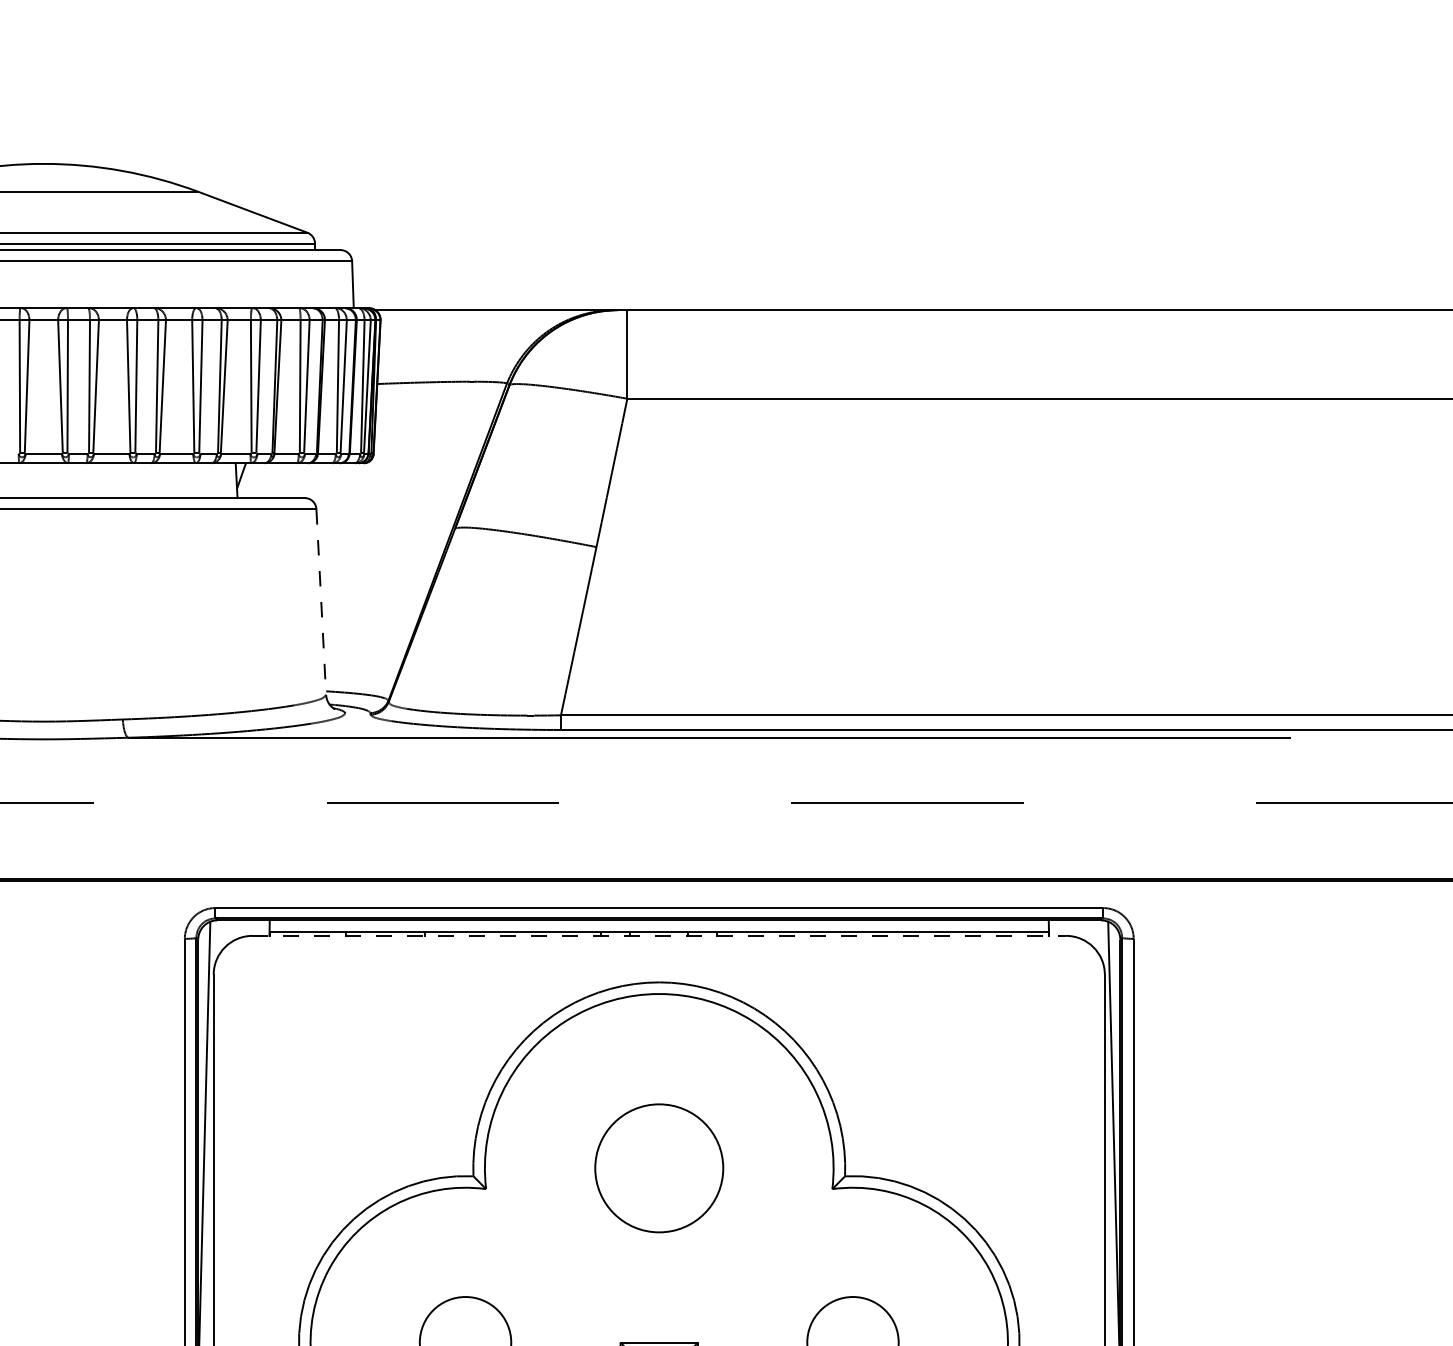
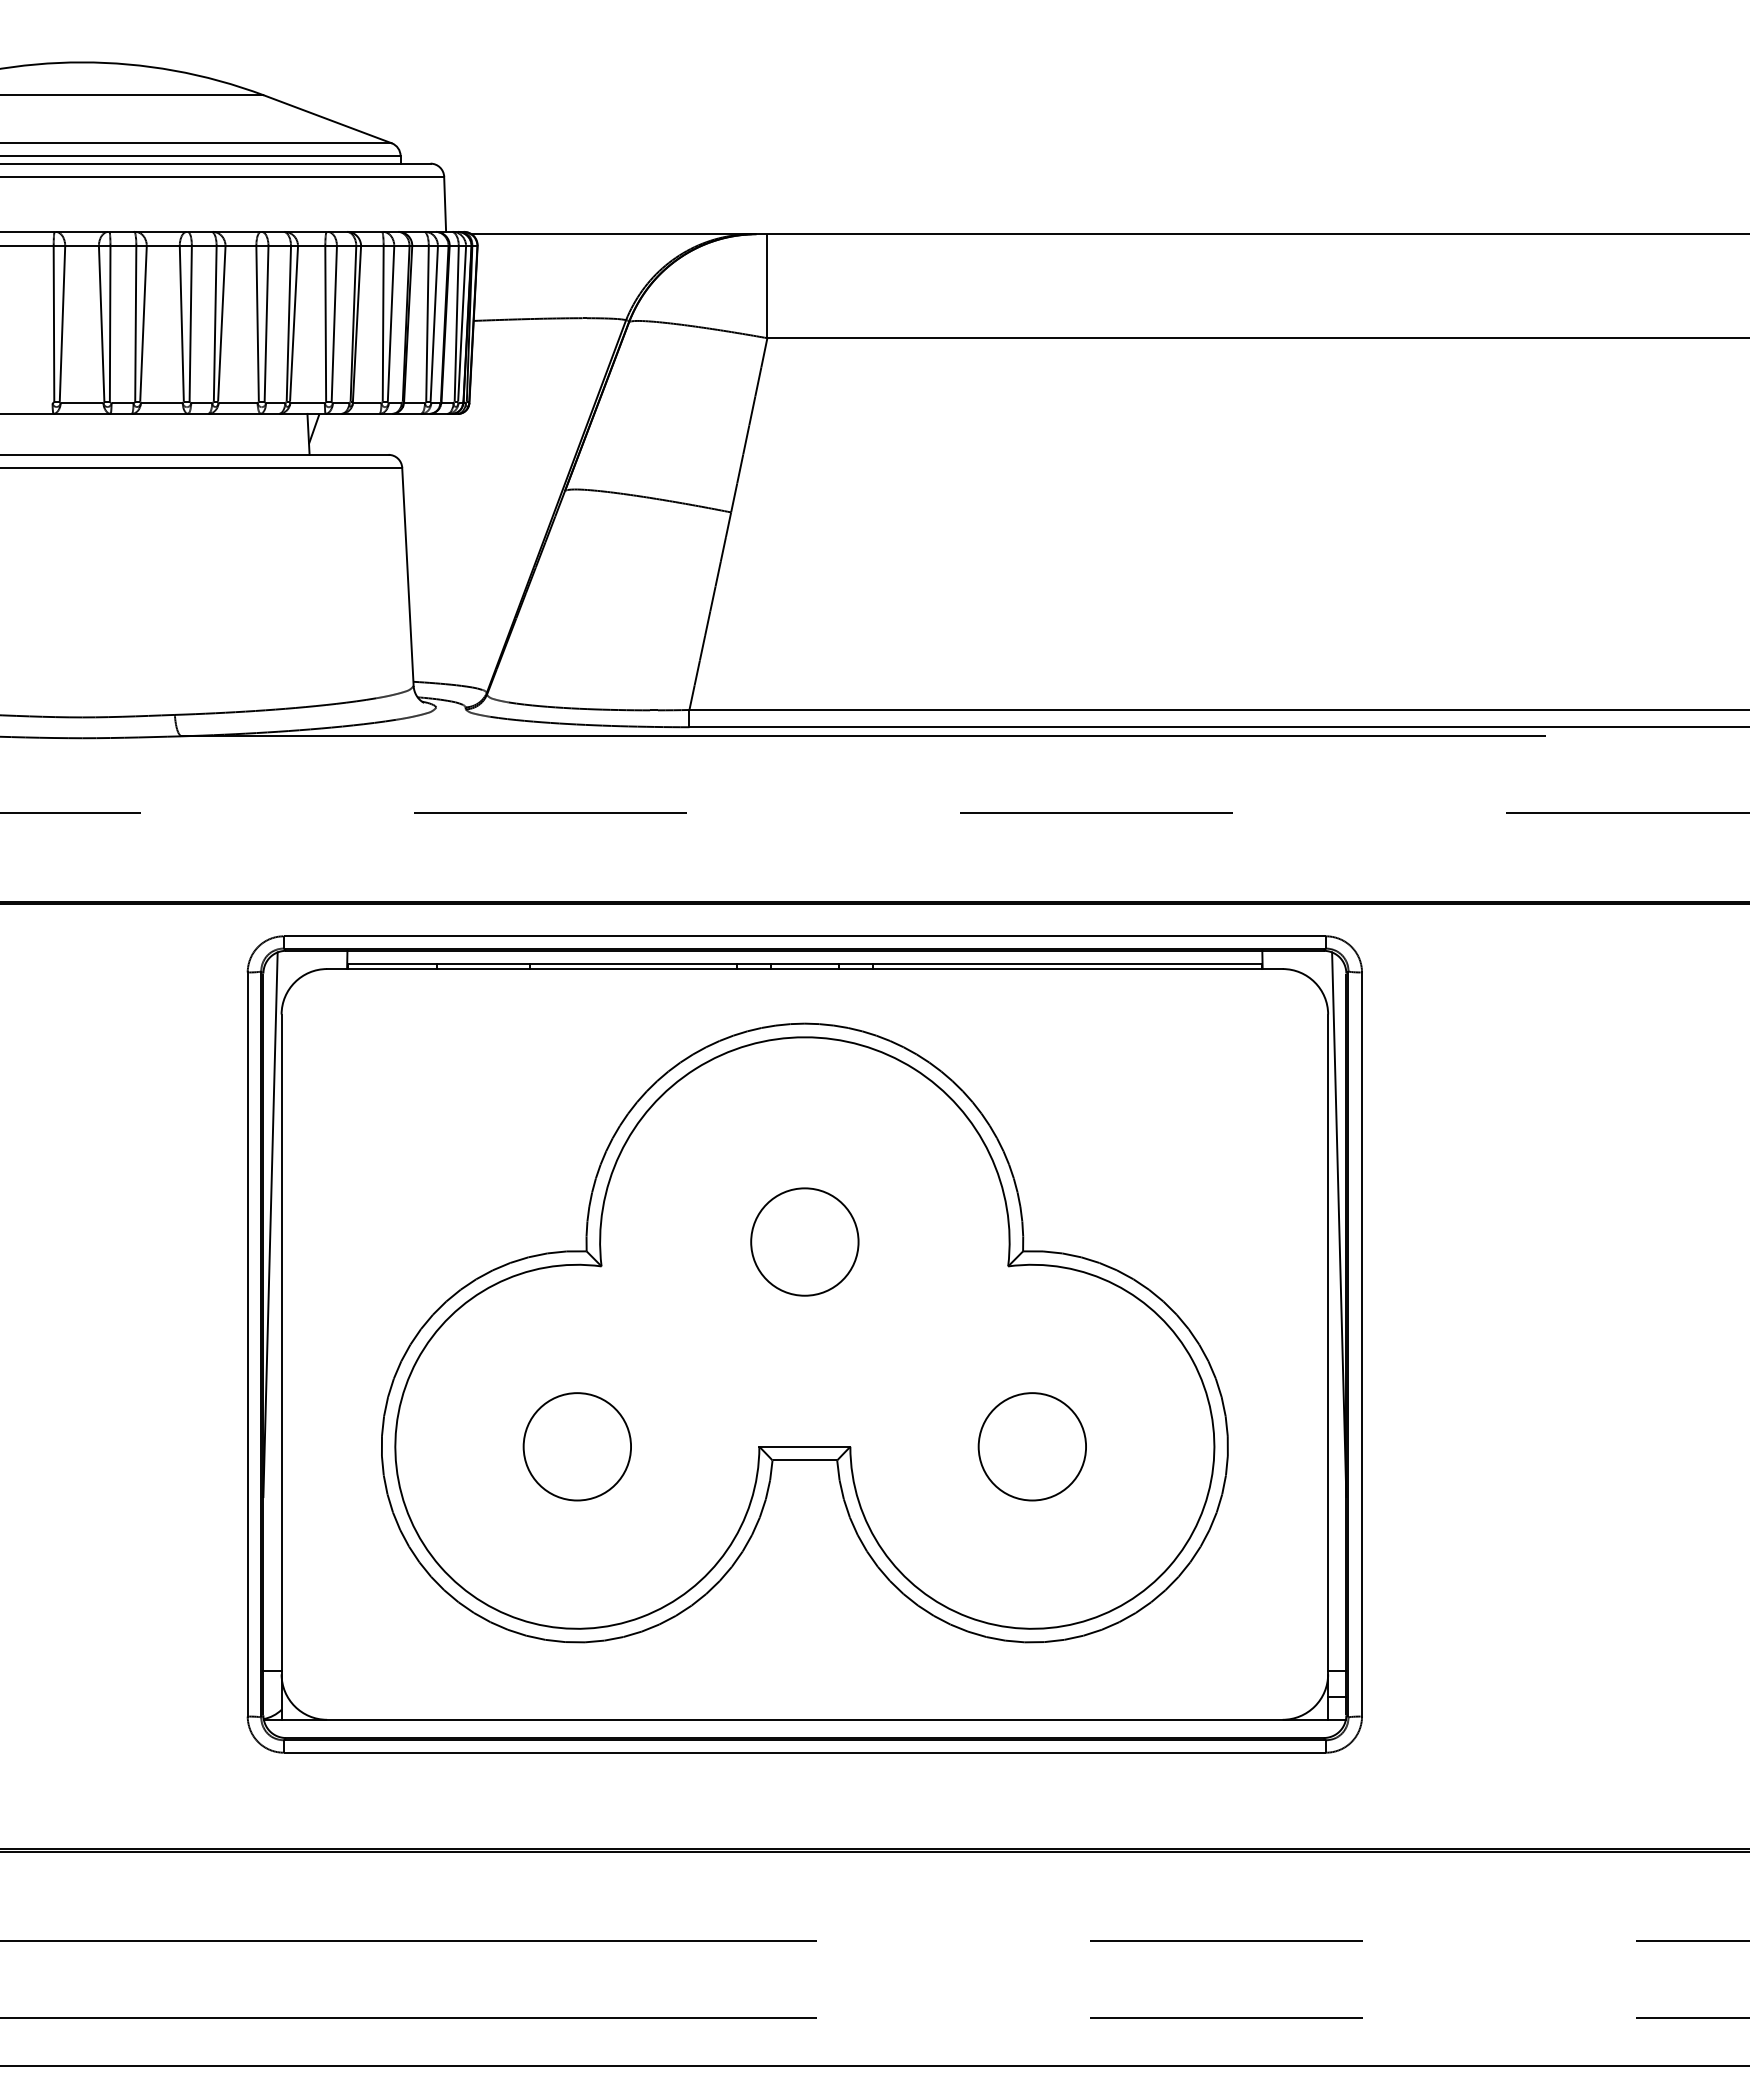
line: (320, 602) -> (407, 577), dashed -> solid
line: (658, 936) -> (804, 969), dashed -> solid
circle: (658, 1167) -> (804, 1241), size x0.71

